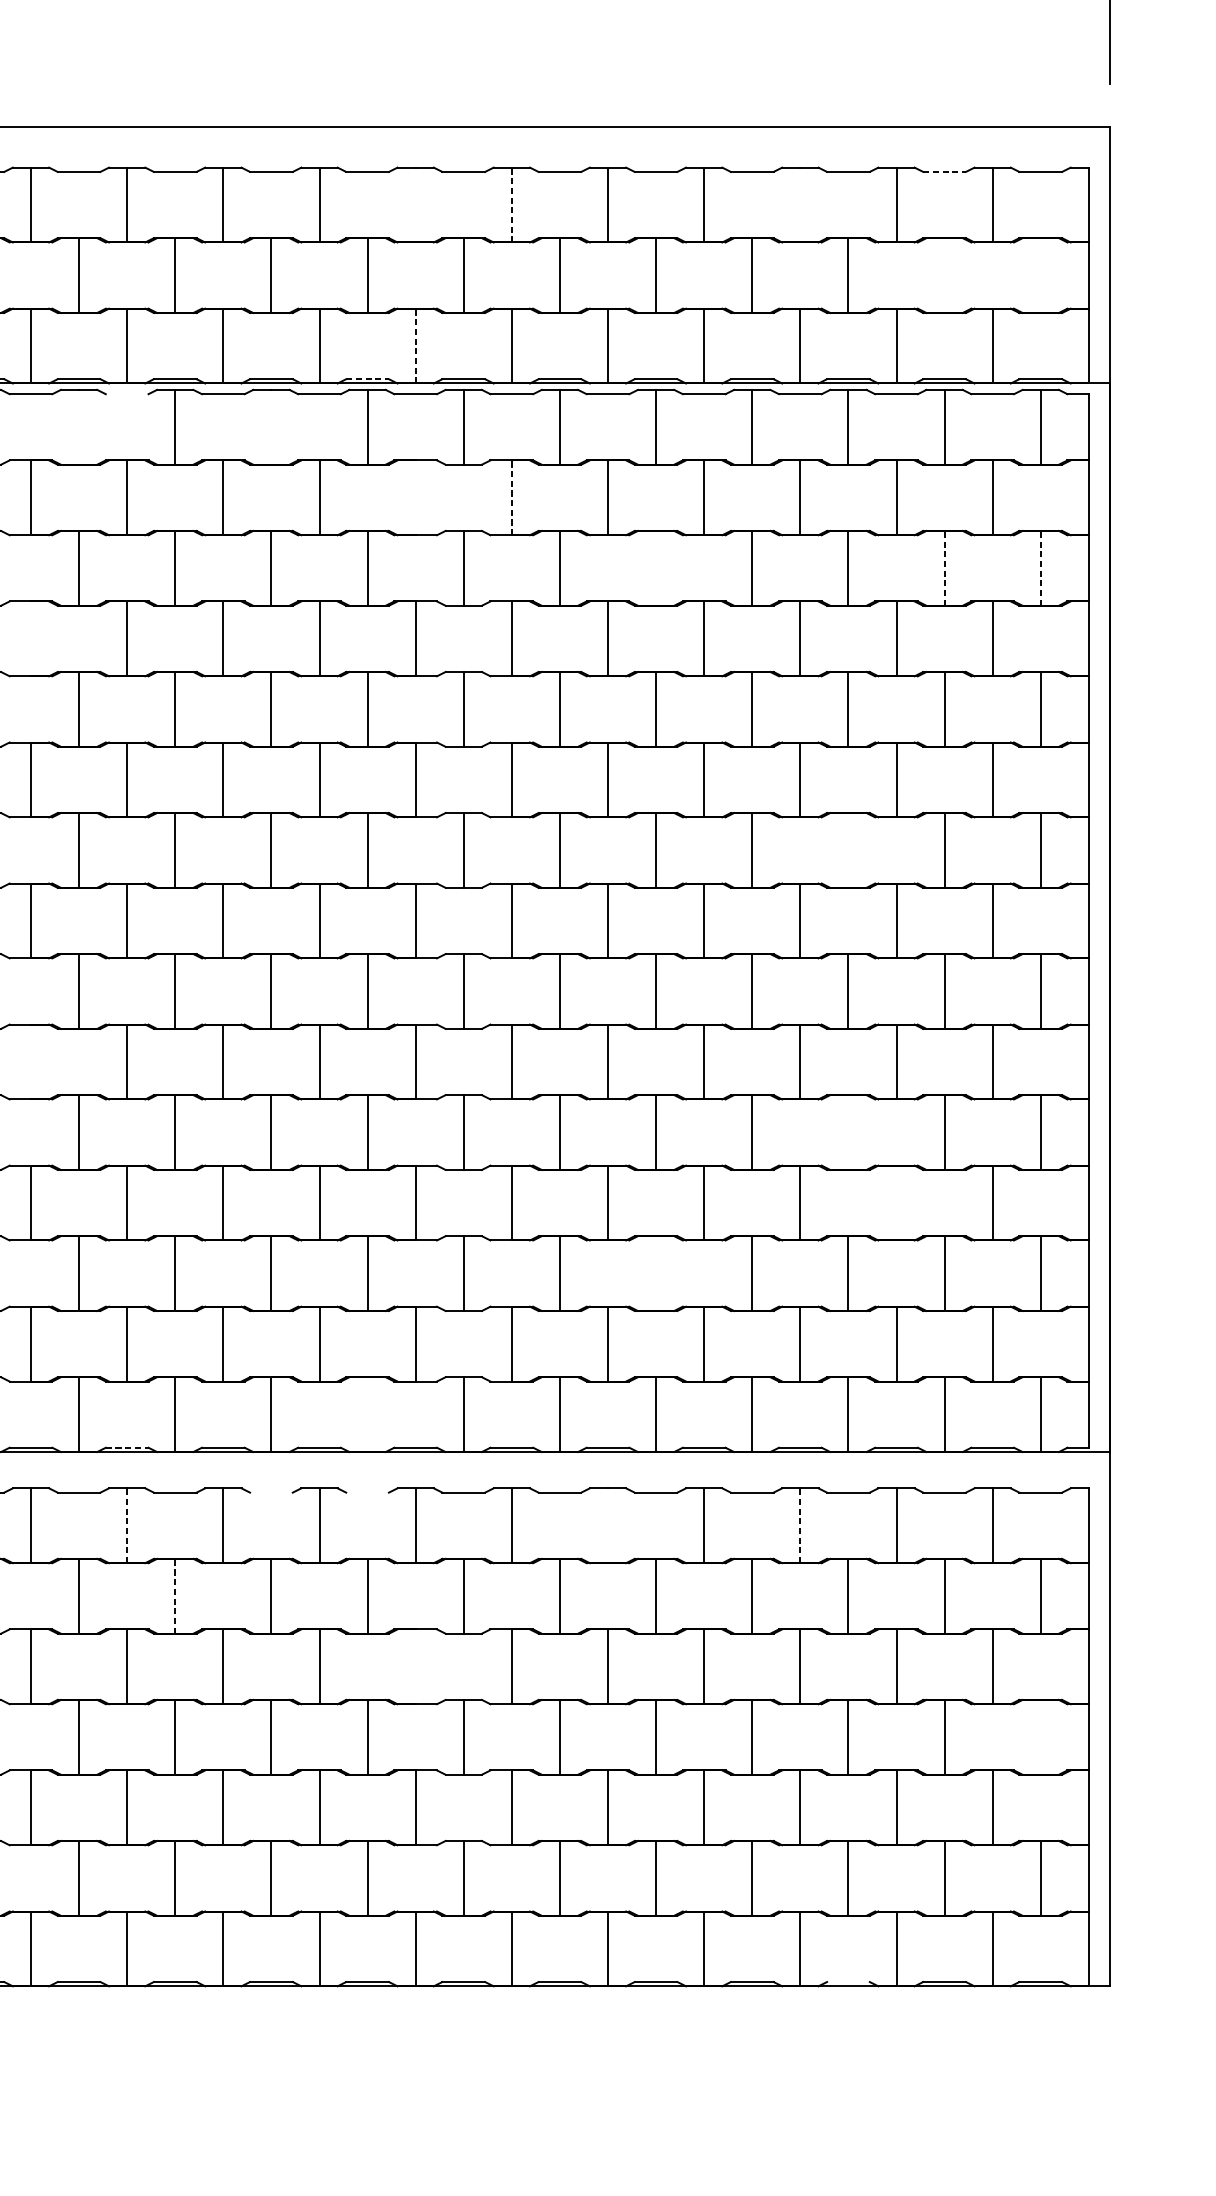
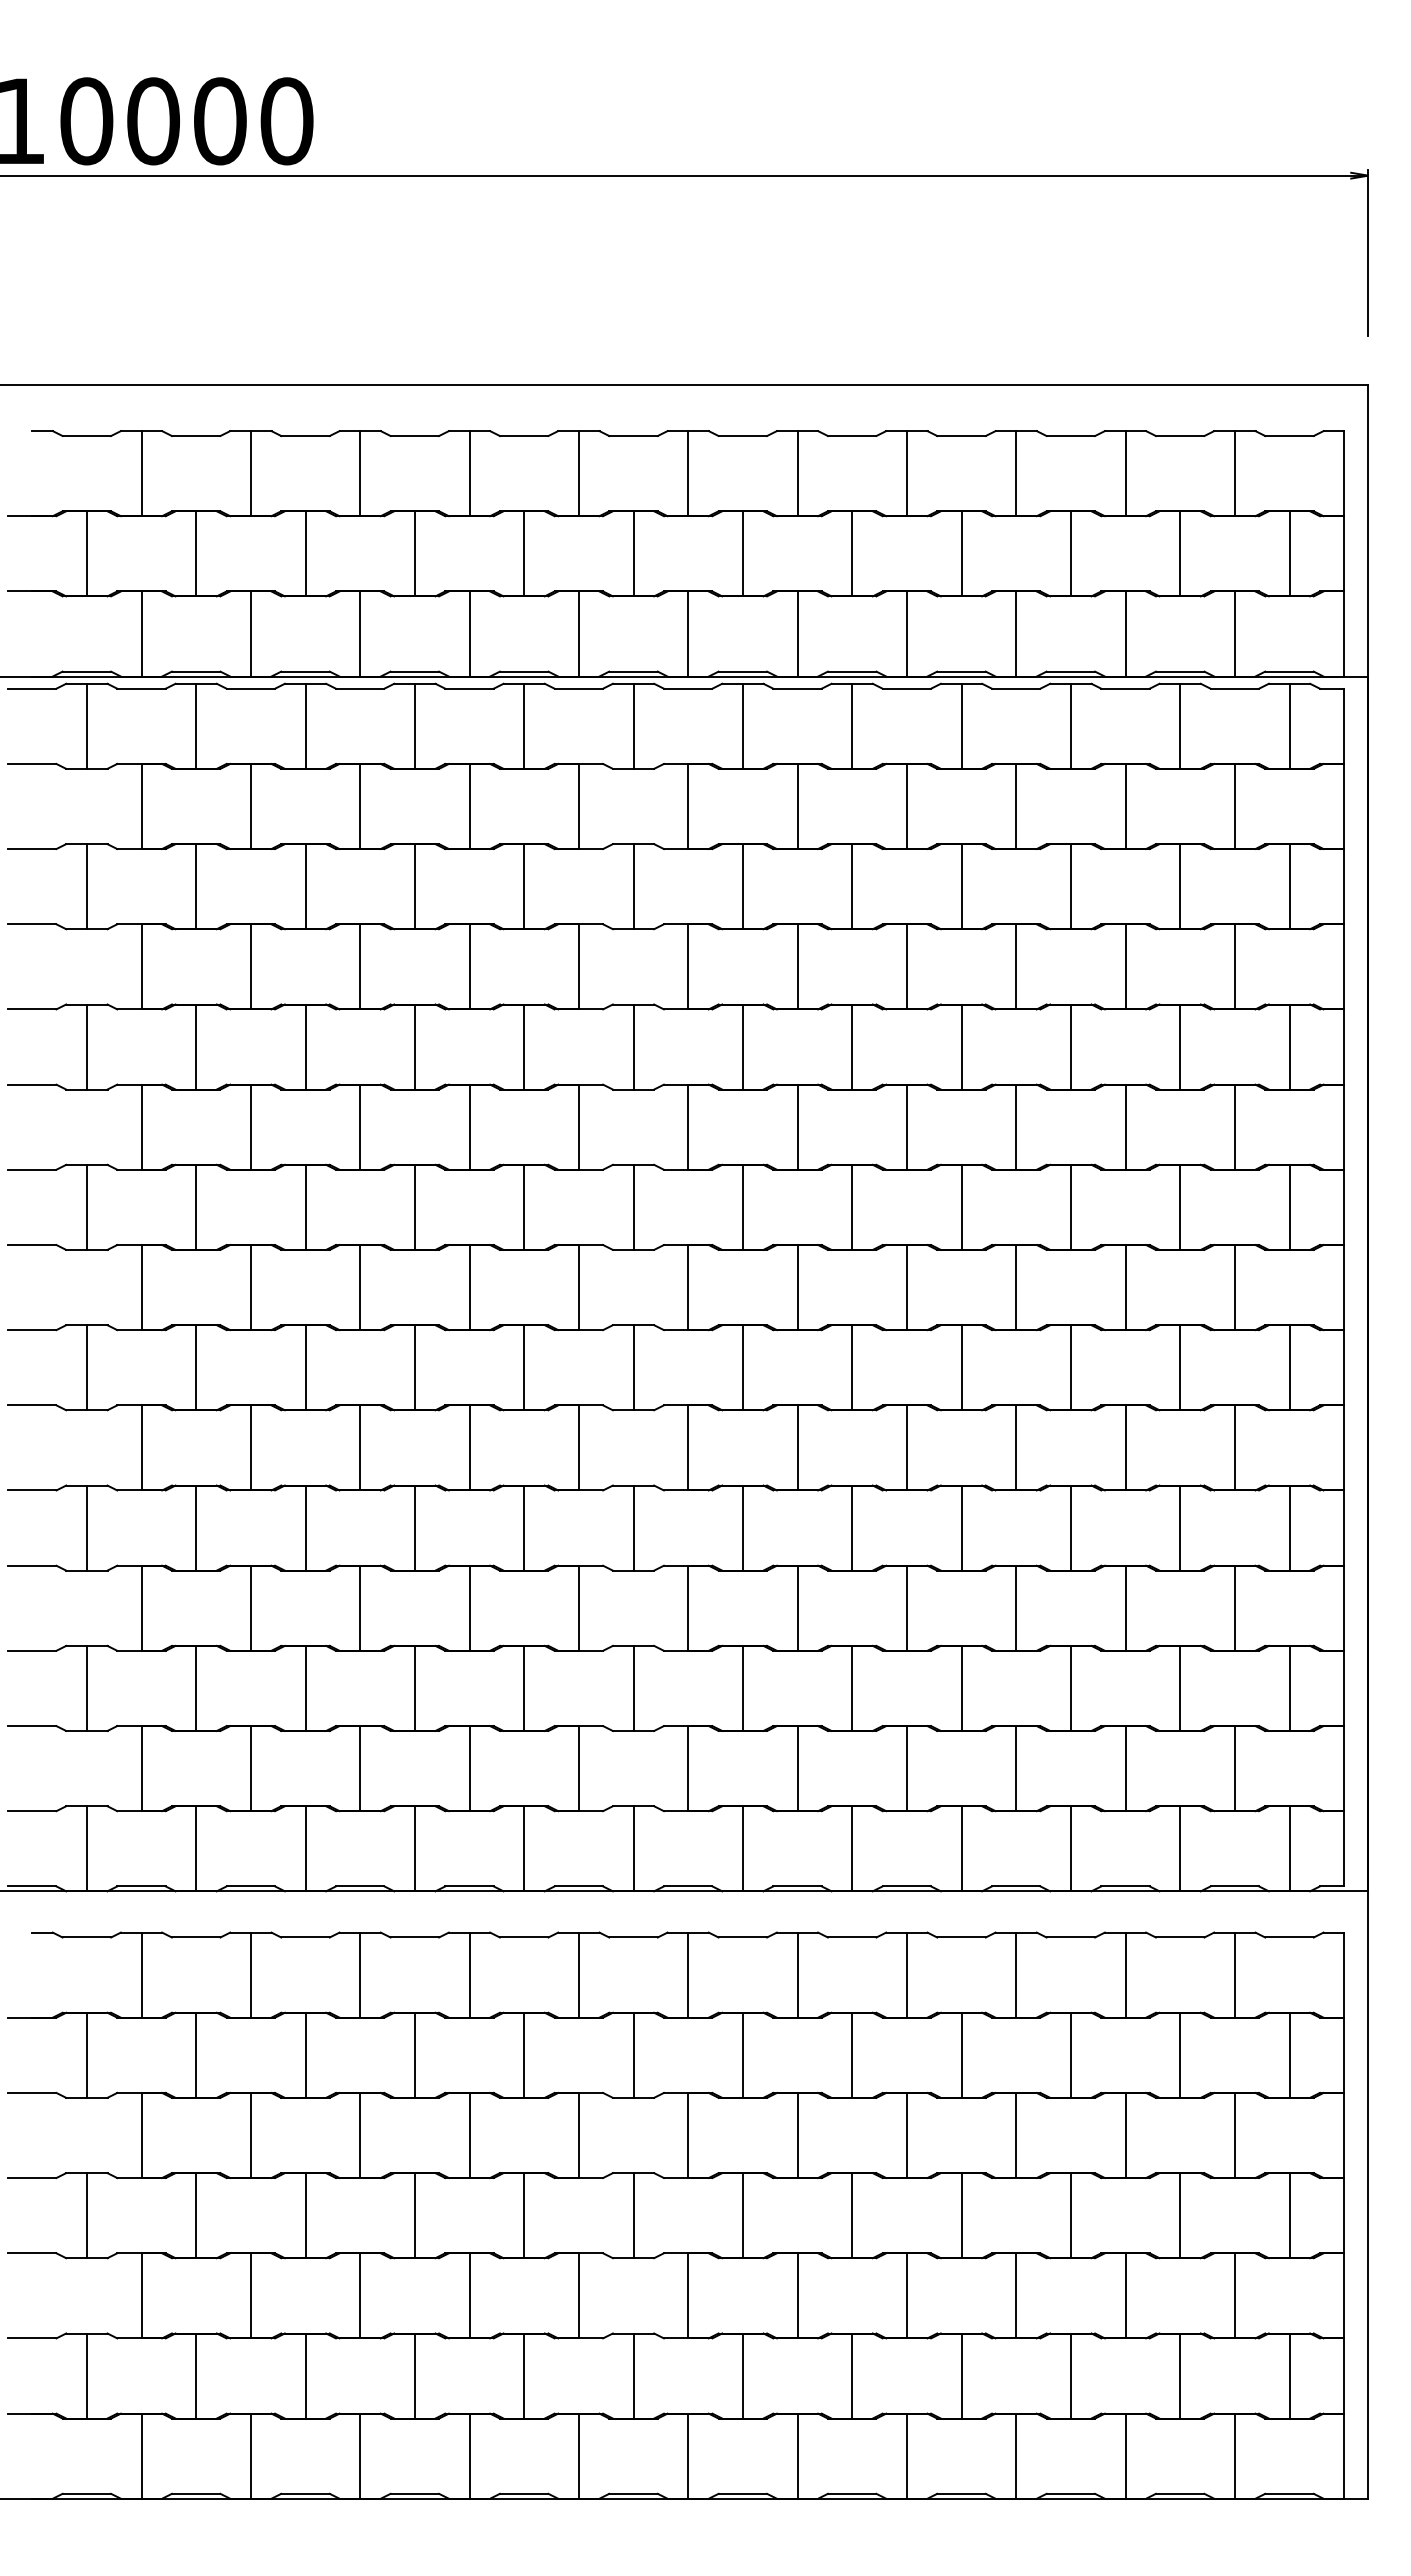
line: (944, 171) -> (1180, 435), dashed -> solid
line: (415, 204) -> (578, 473), added
line: (512, 204) -> (688, 473), dashed -> solid
line: (800, 204) -> (1016, 473), added
line: (944, 275) -> (1180, 553), added
line: (1040, 275) -> (1289, 553), added
line: (415, 346) -> (578, 634), dashed -> solid
line: (367, 379) -> (524, 671), dashed -> solid
line: (126, 394) -> (250, 688), added
line: (79, 426) -> (196, 725), added
line: (271, 426) -> (414, 725), added
line: (415, 497) -> (578, 806), added
line: (512, 497) -> (688, 806), dashed -> solid
line: (656, 568) -> (852, 886), added
line: (944, 568) -> (1180, 886), dashed -> solid
line: (1040, 568) -> (1289, 886), dashed -> solid
line: (30, 638) -> (141, 966), added
line: (848, 849) -> (1070, 1206), added
line: (30, 1061) -> (141, 1447), added
line: (848, 1132) -> (1070, 1527), added
line: (896, 1202) -> (1125, 1607), added
line: (656, 1272) -> (852, 1687), added
line: (367, 1414) -> (524, 1848), added
line: (127, 1447) -> (251, 1886), dashed -> solid
line: (271, 1492) -> (414, 1937), added
line: (366, 1492) -> (523, 1937), added
line: (608, 1525) -> (797, 1974), added
line: (126, 1526) -> (250, 1975), dashed -> solid
line: (800, 1526) -> (1016, 1975), dashed -> solid
line: (175, 1596) -> (305, 2055), dashed -> solid
line: (415, 1666) -> (578, 2135), added
line: (1040, 1737) -> (1289, 2215), added
line: (848, 1981) -> (1070, 2493), added

